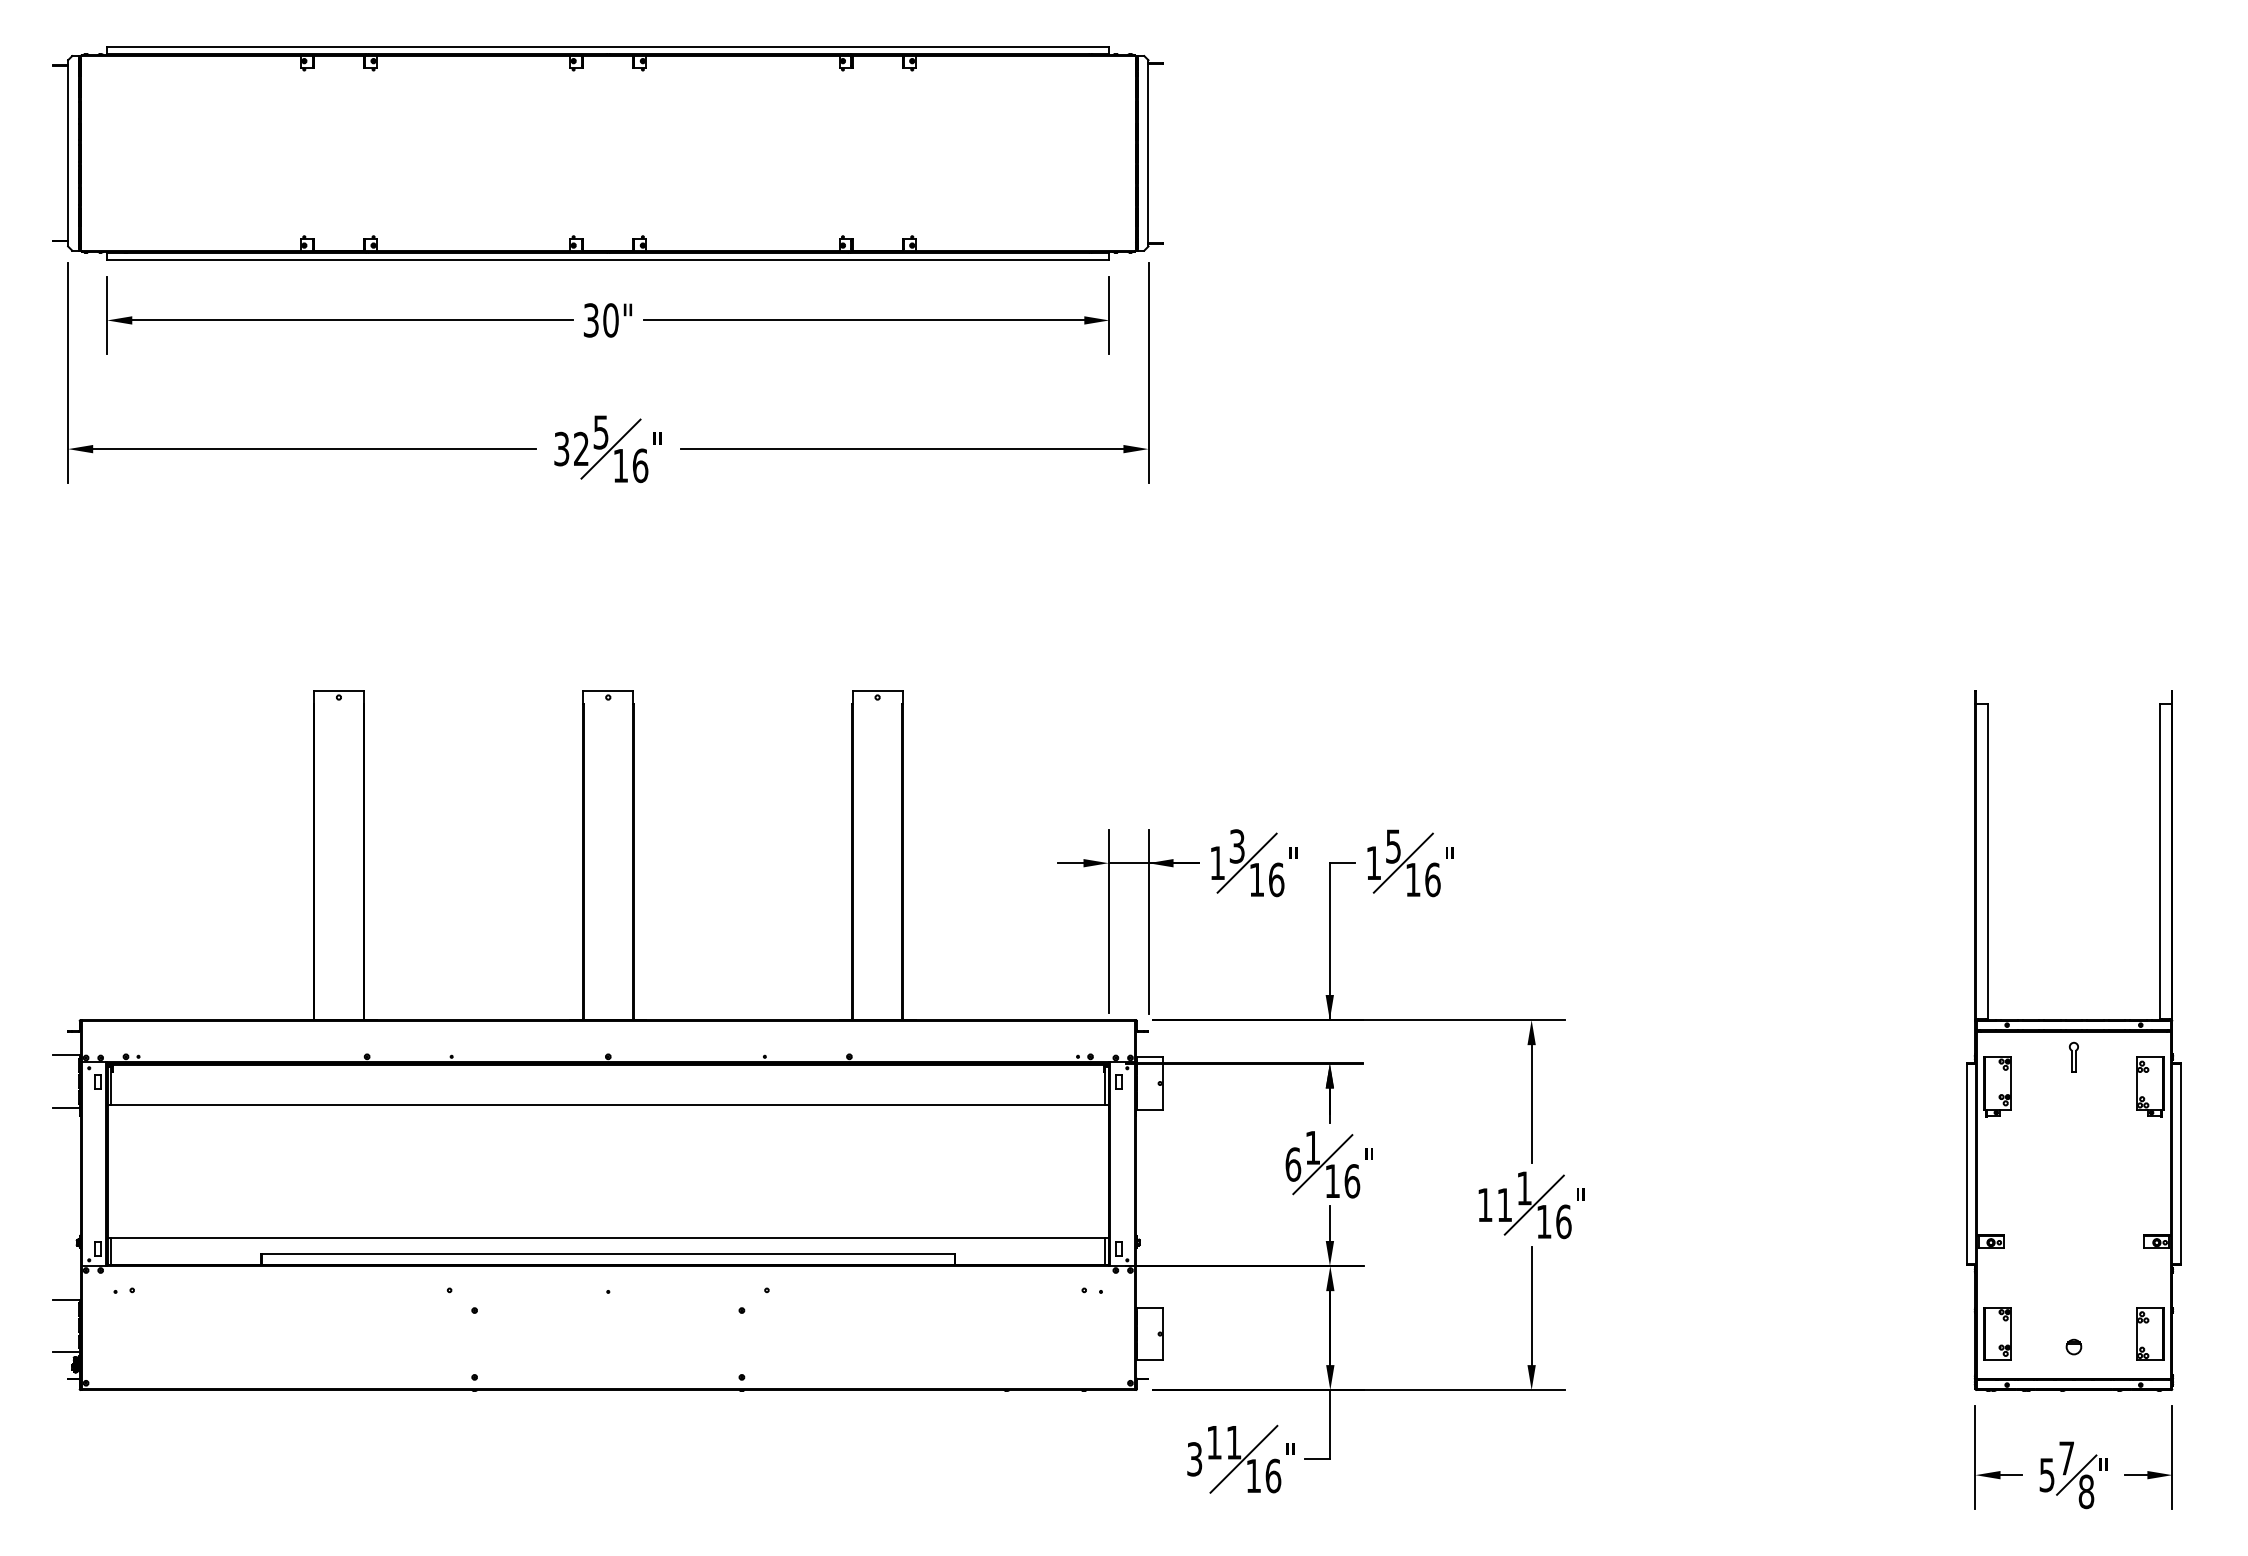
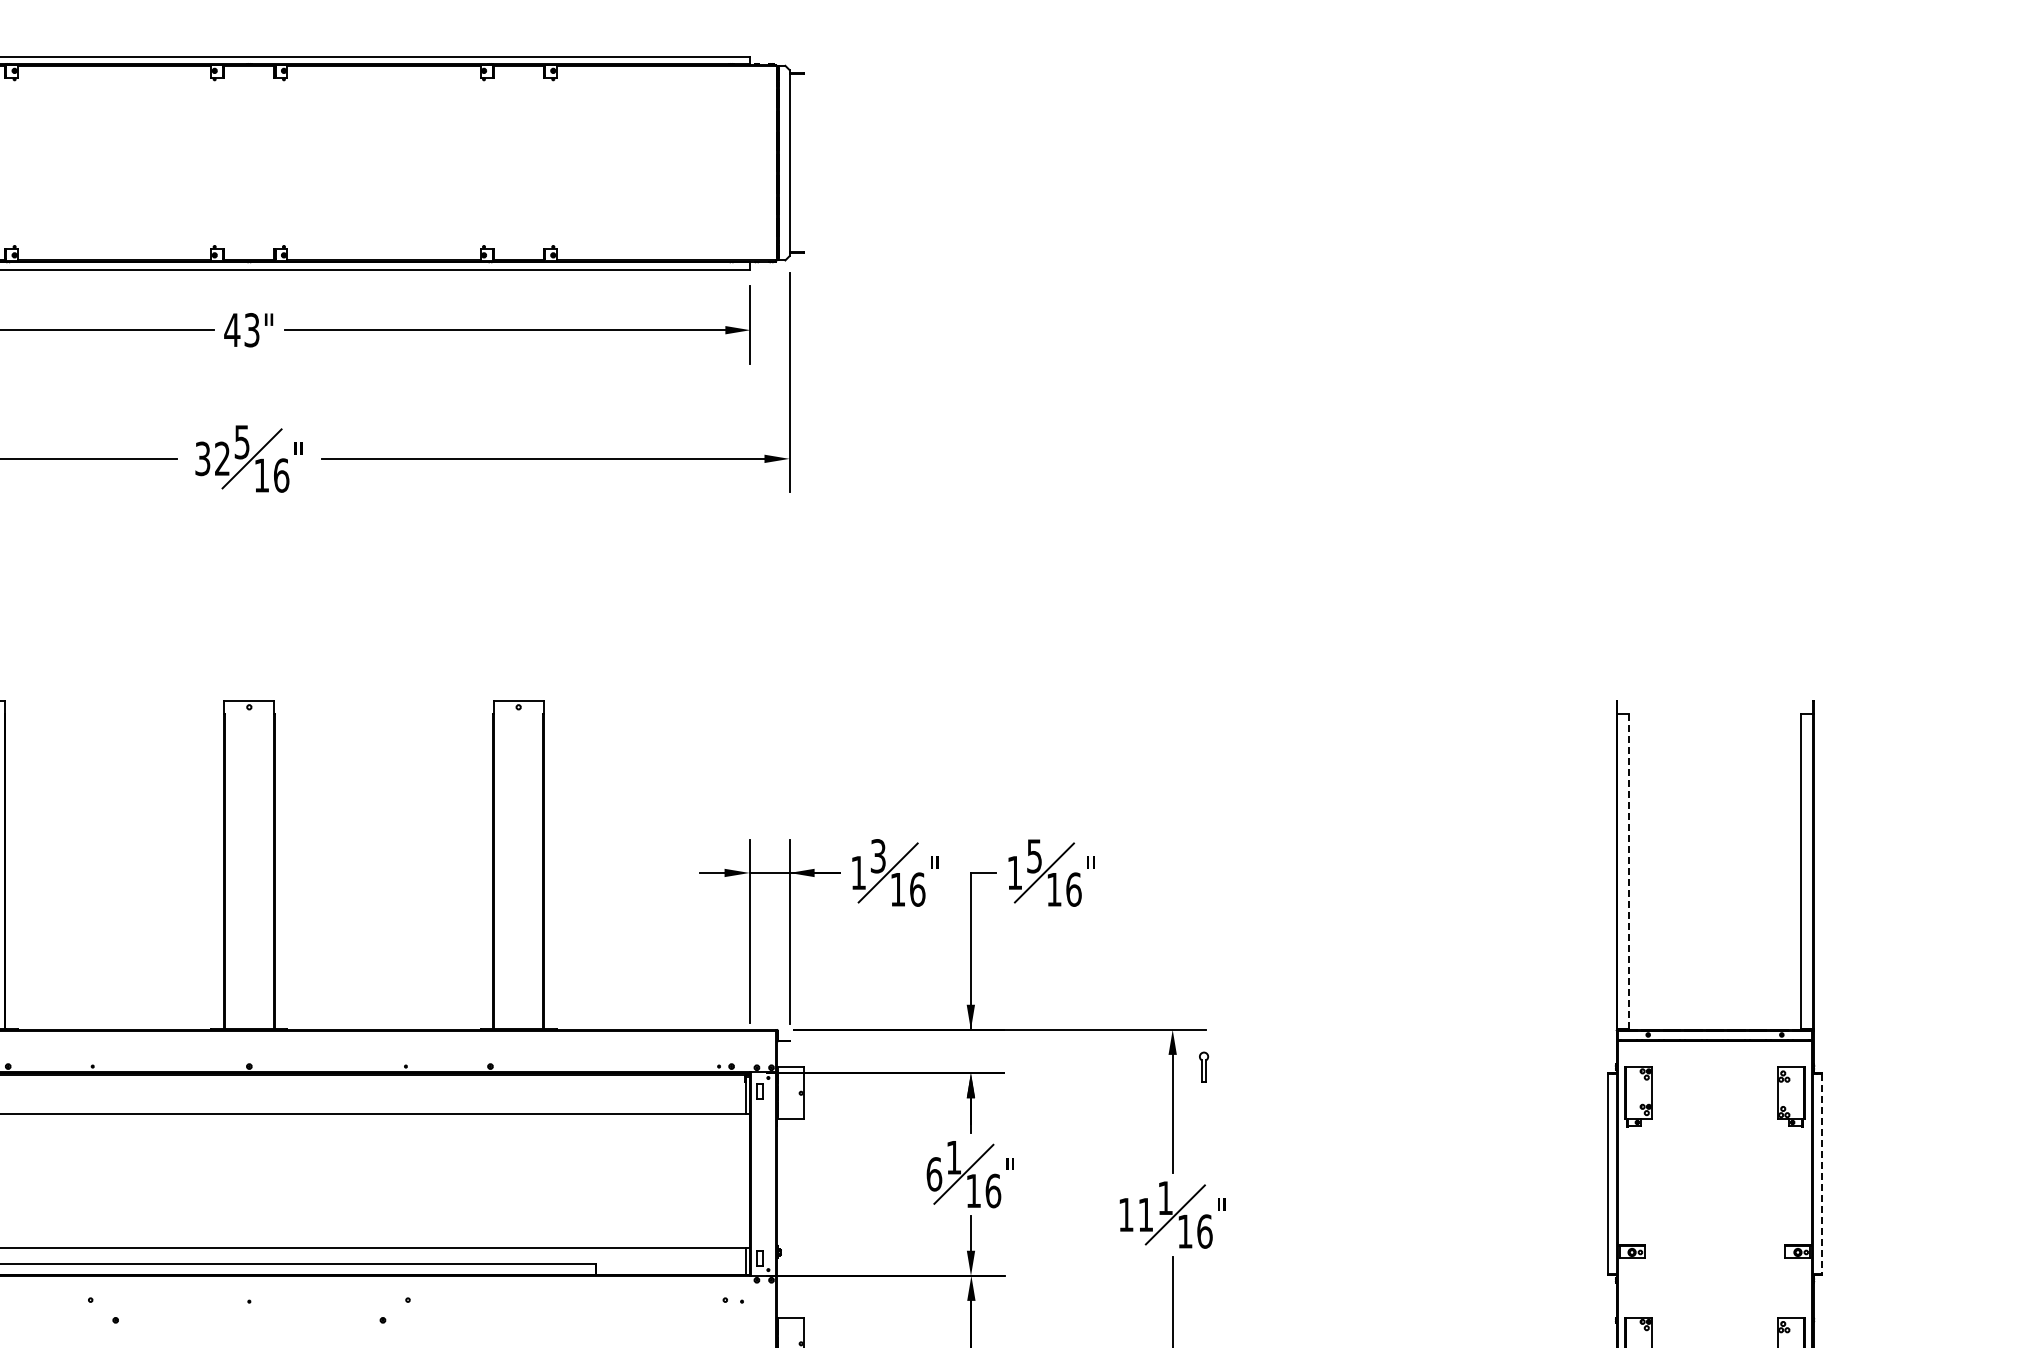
text: (600, 320) -> (241, 330), 30" -> 43"
line: (1988, 861) -> (1629, 871), solid -> dashed
part: (2073, 1056) -> (1203, 1066), moved
line: (2180, 1164) -> (1821, 1174), solid -> dashed

